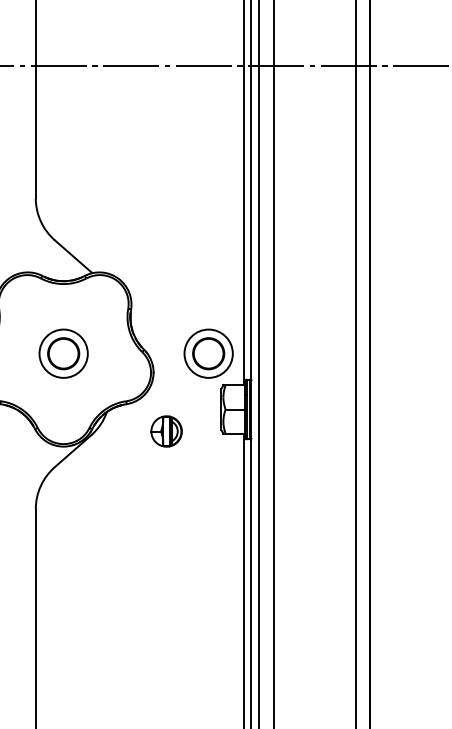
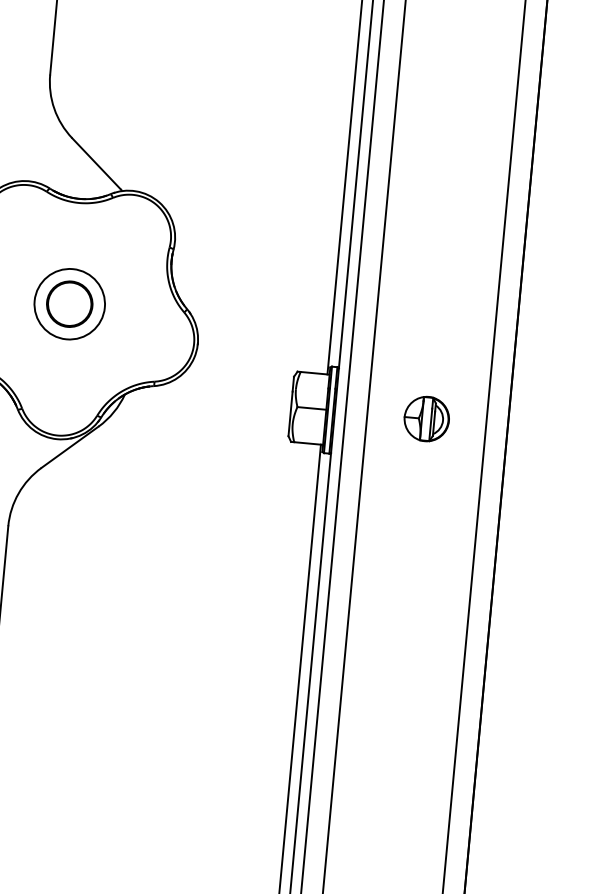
part: (208, 353) -> (280, 323), removed
part: (166, 431) -> (426, 419), moved

